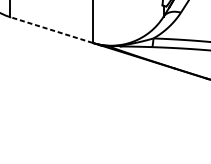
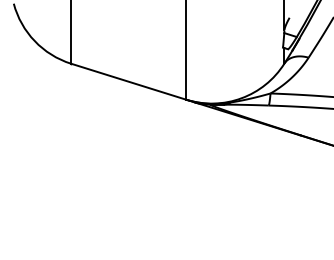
line: (51, 29) -> (128, 81), dashed -> solid

